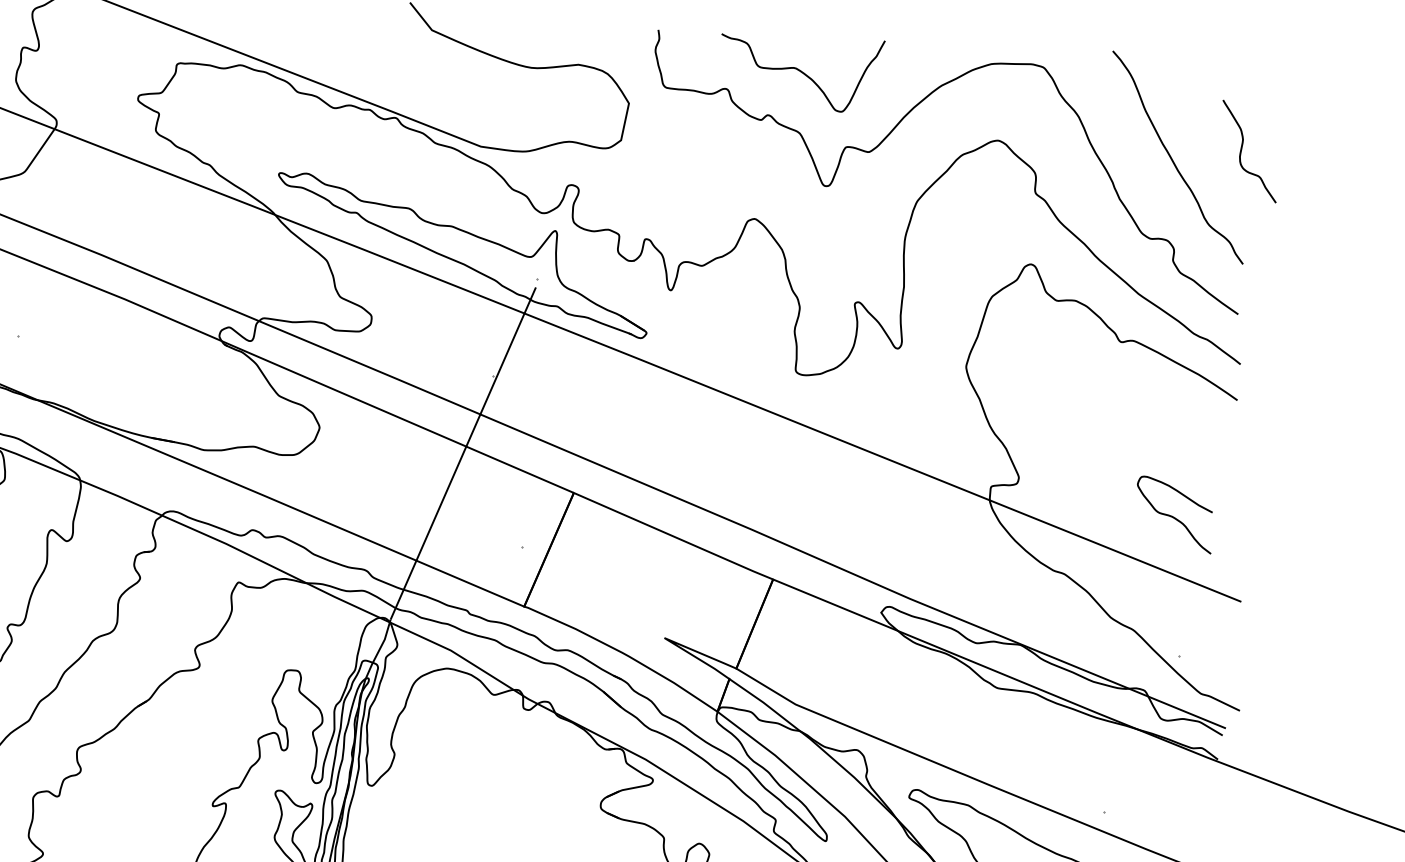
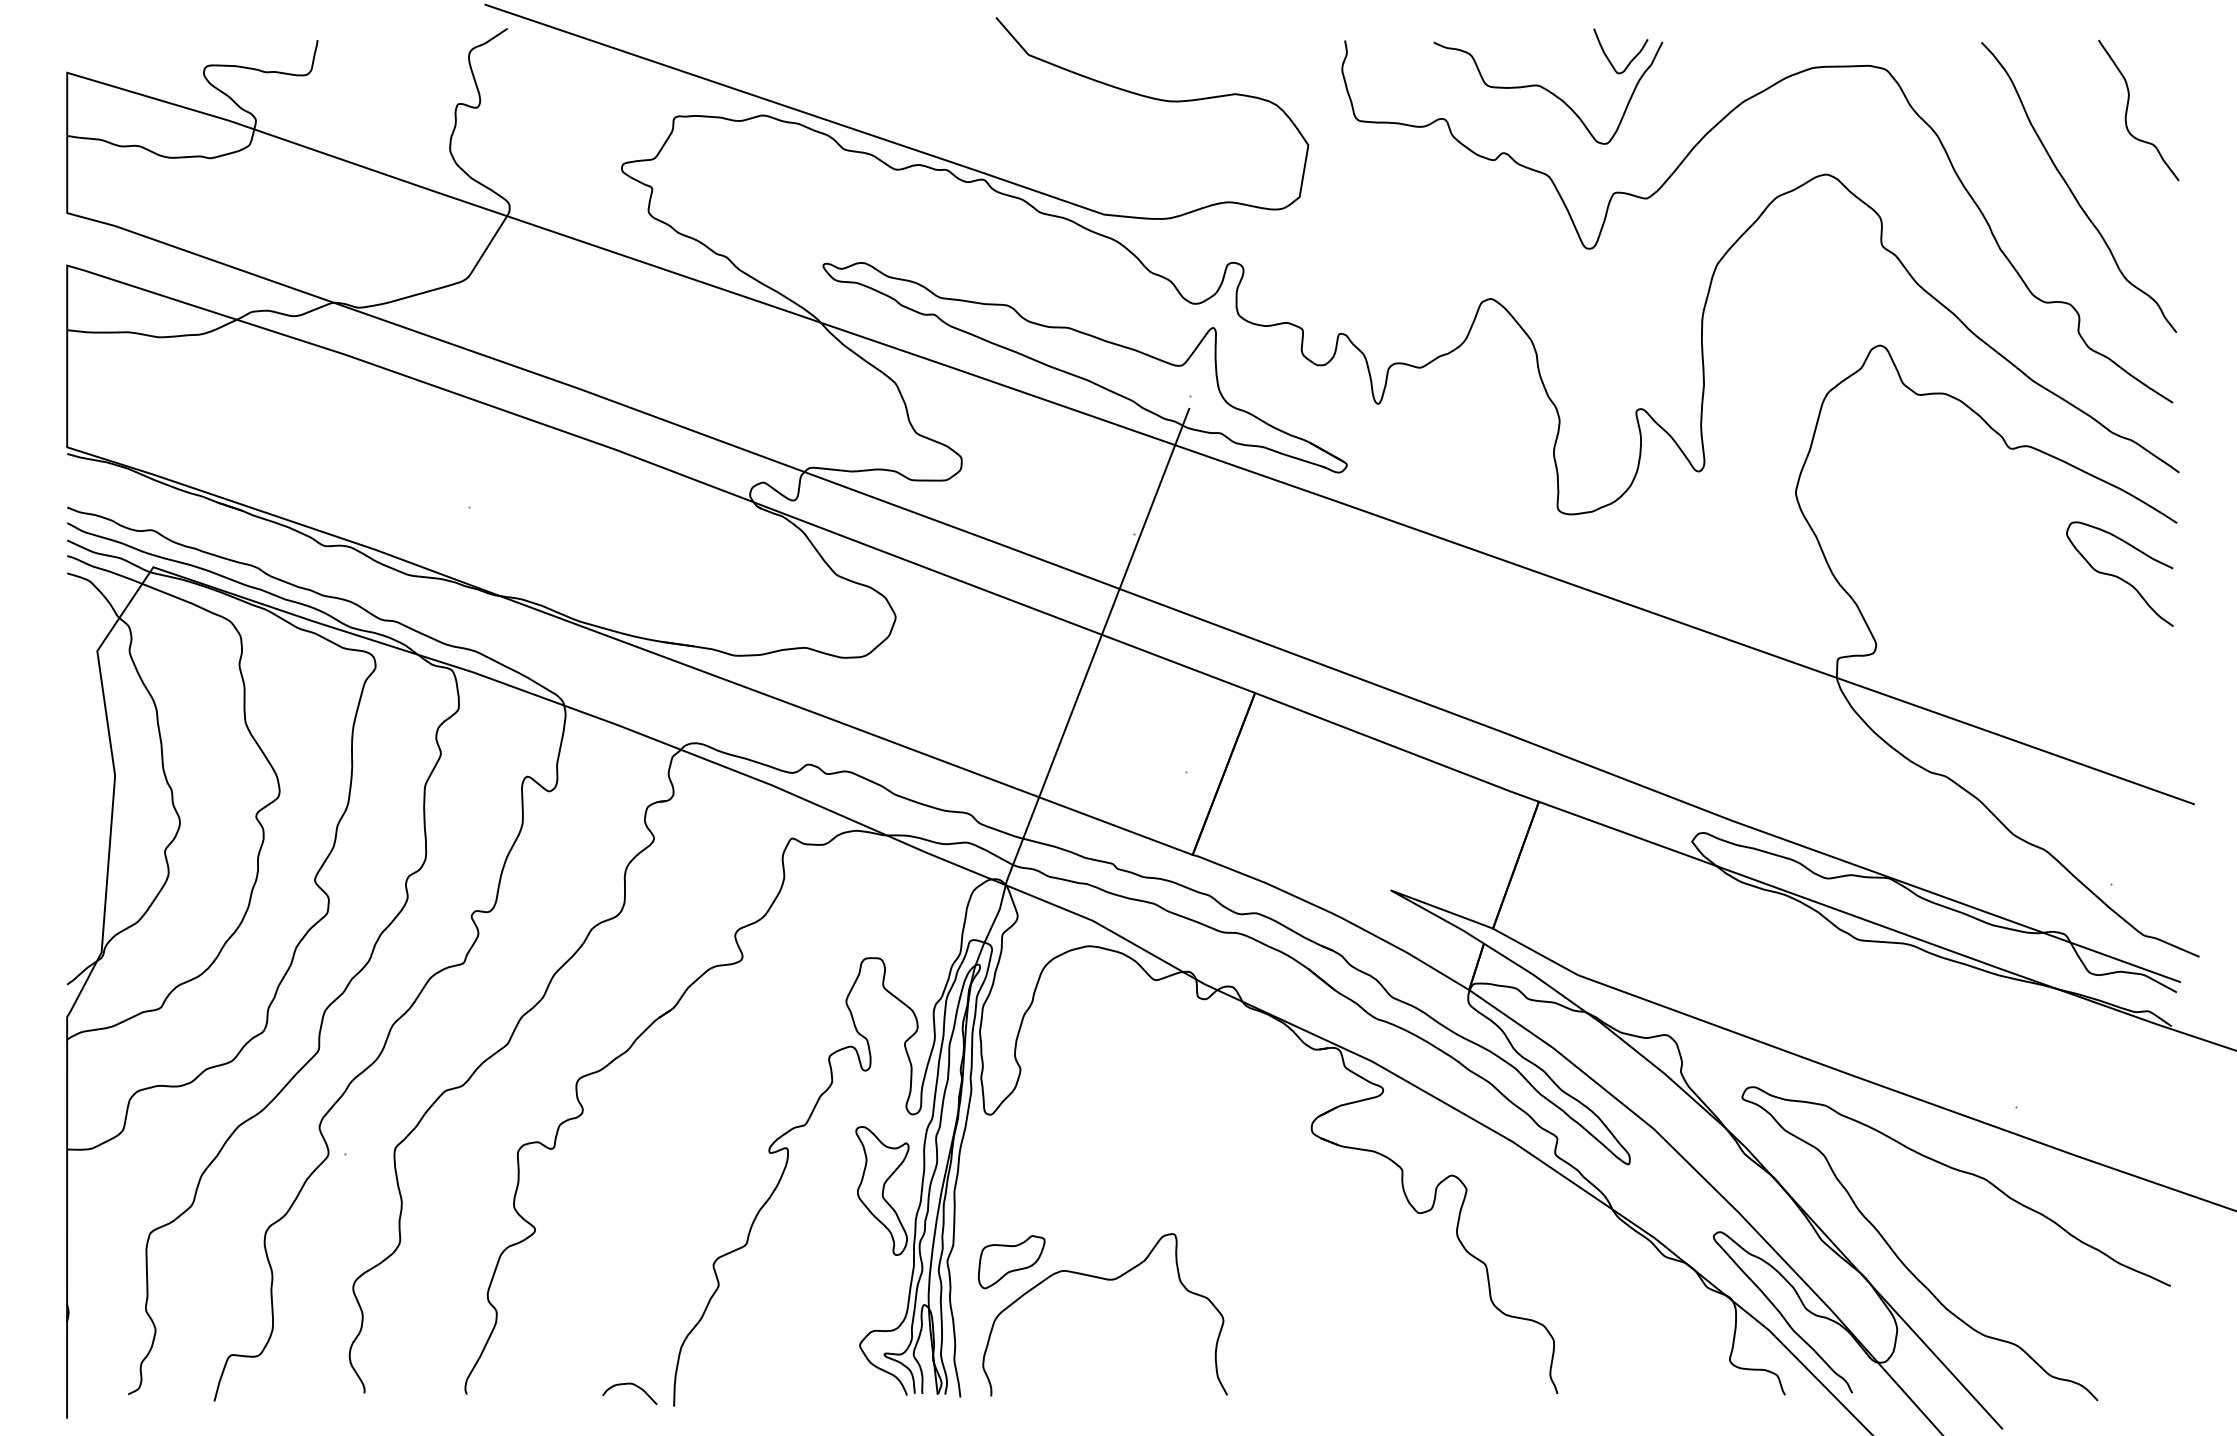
curve: (846, 50) -> (1608, 57), added
curve: (1242, 149) -> (2128, 107), moved
curve: (1173, 516) -> (2118, 576), moved

